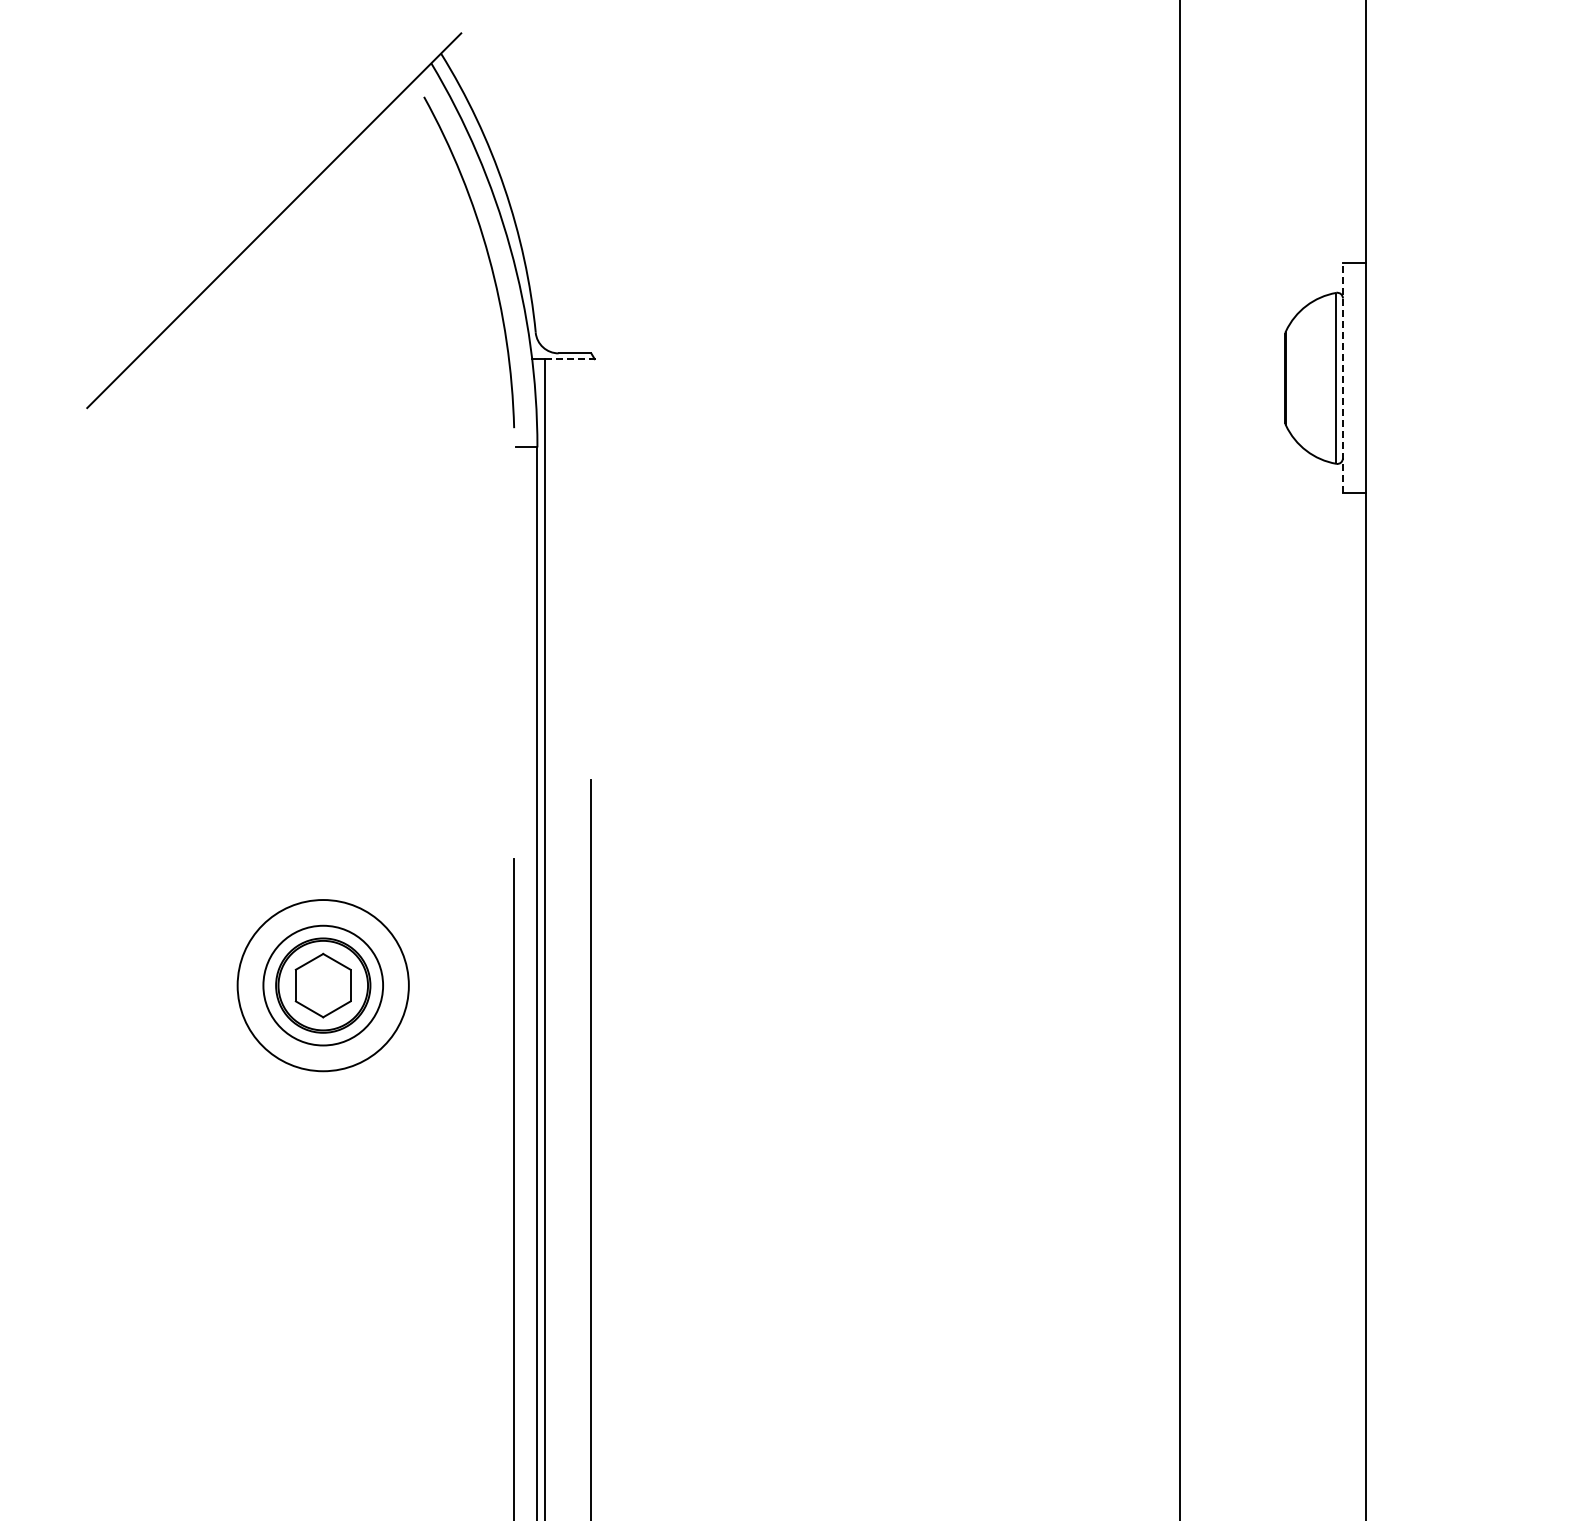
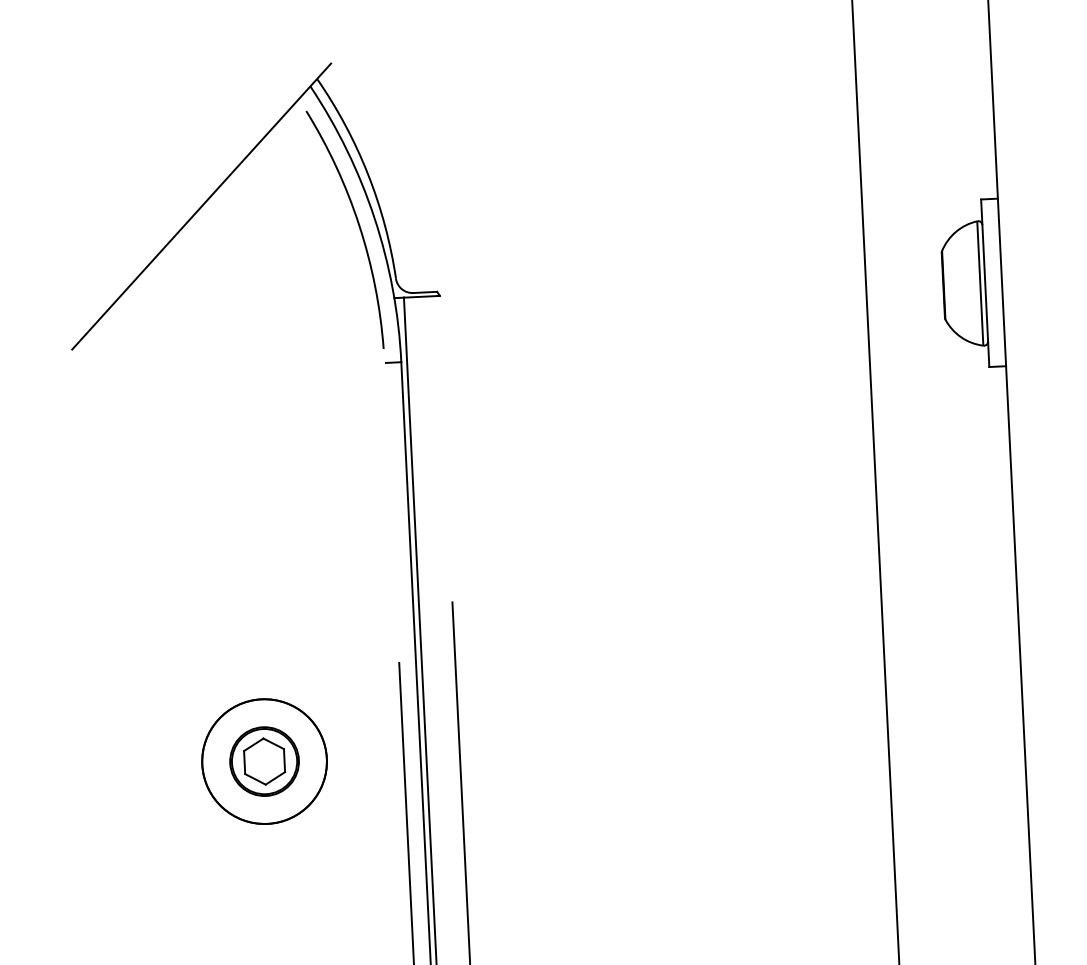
line: (568, 359) -> (420, 297), dashed -> solid
line: (1342, 377) -> (984, 282), dashed -> solid
circle: (322, 985) -> (264, 761), size x1.43

